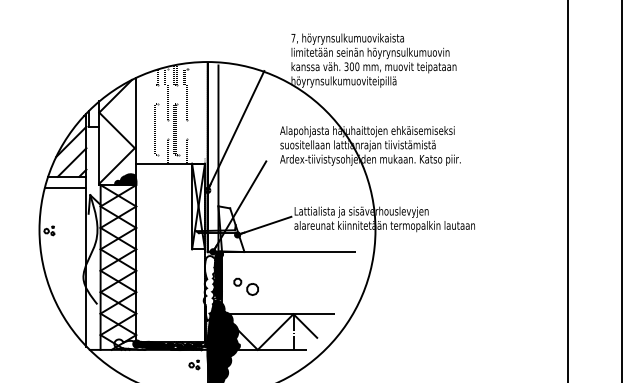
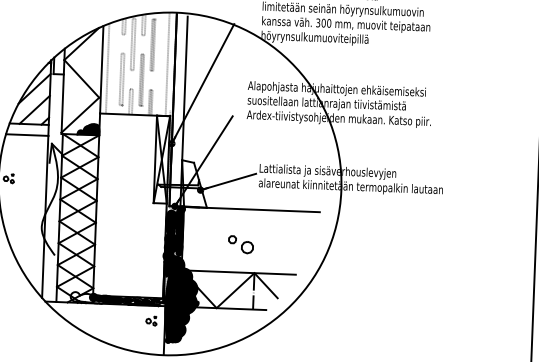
line: (142, 119) -> (108, 68), added
part: (245, 286) -> (240, 244), moved
fill: (209, 288) -> (169, 243), added

